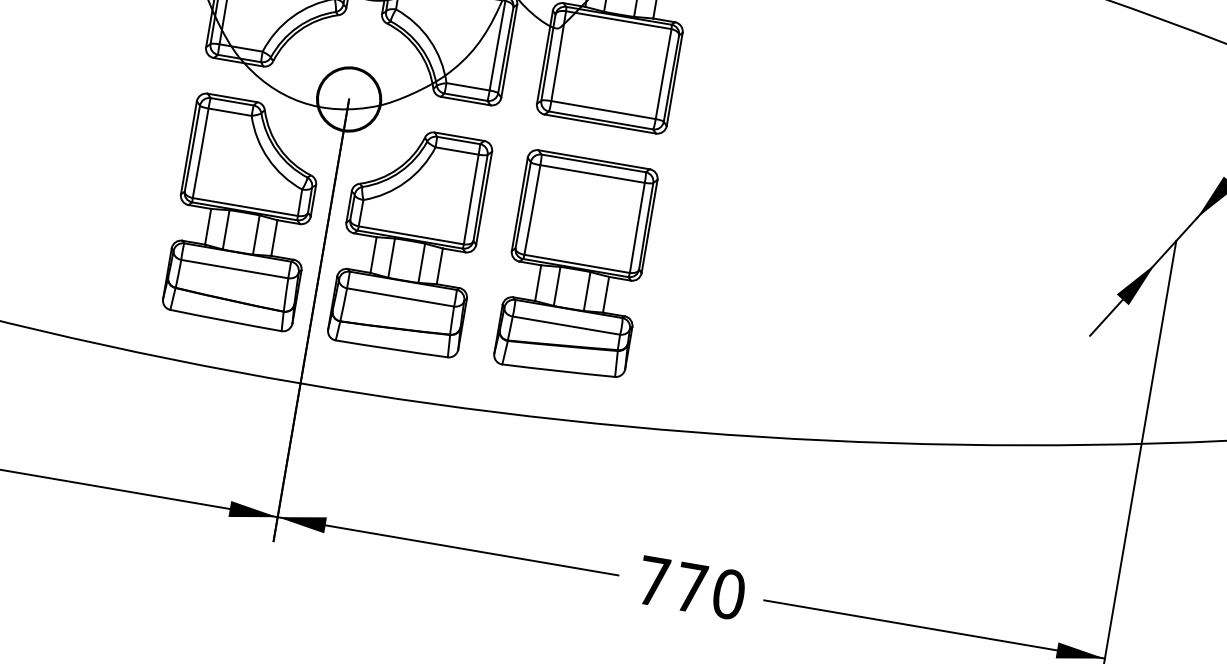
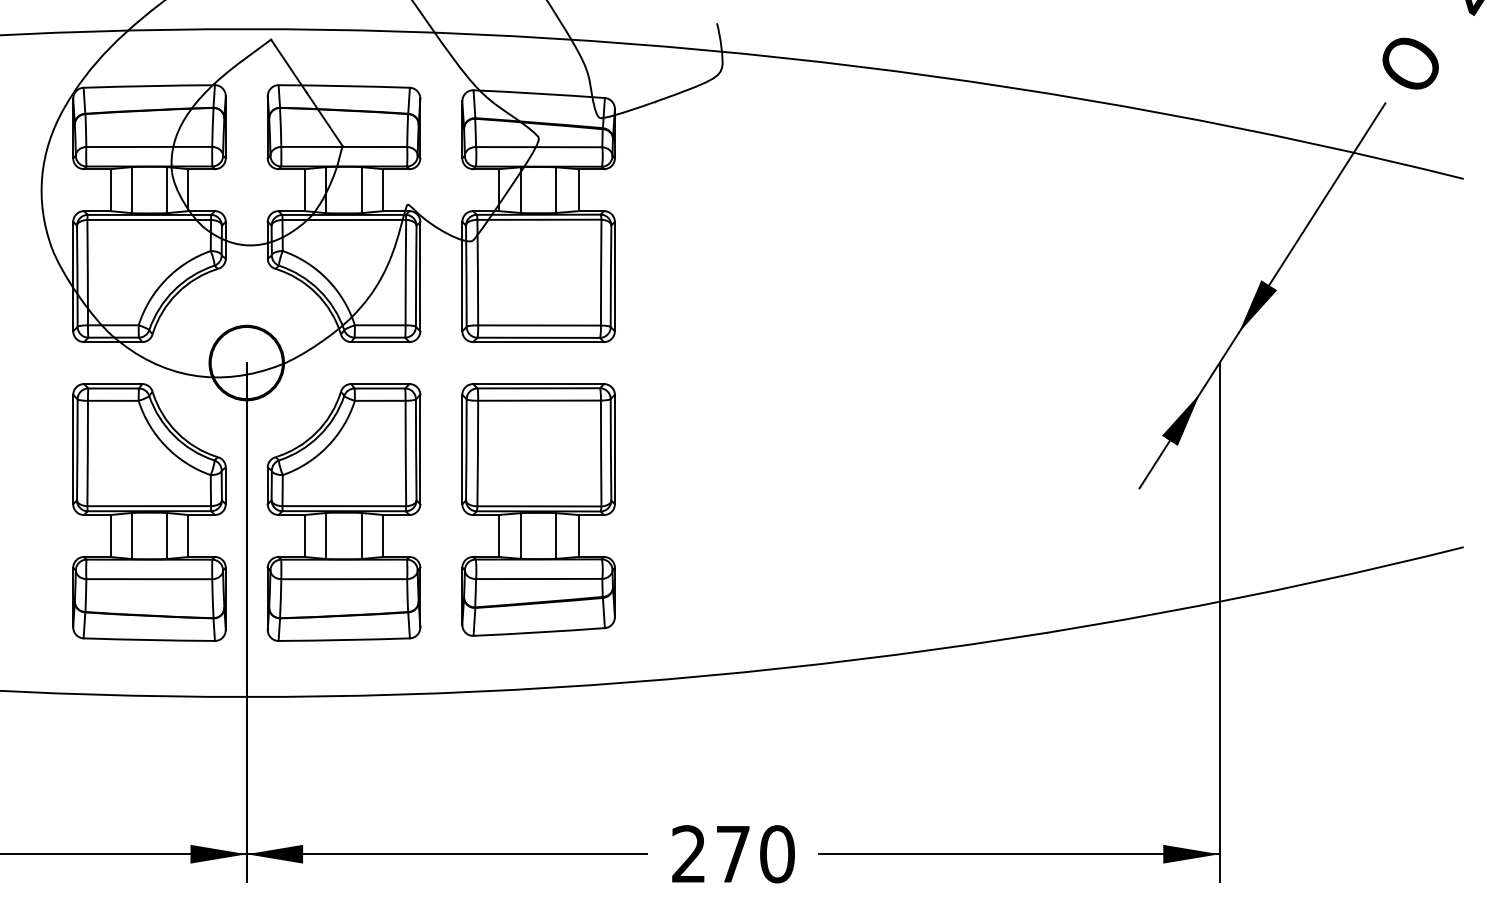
text: (653, 580) -> (688, 853), 770 -> 270

